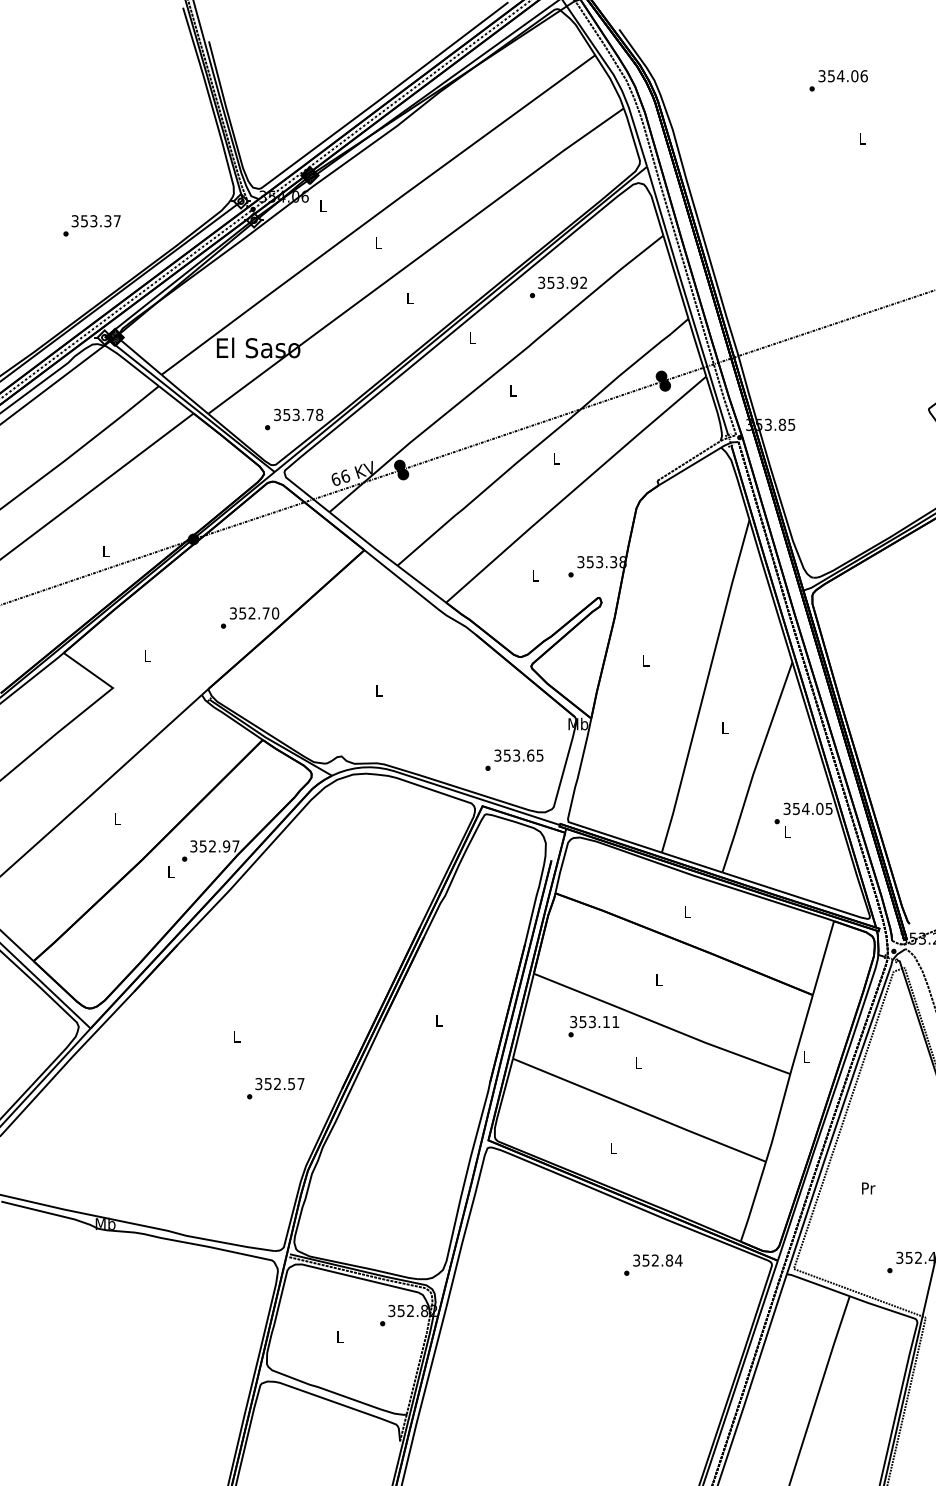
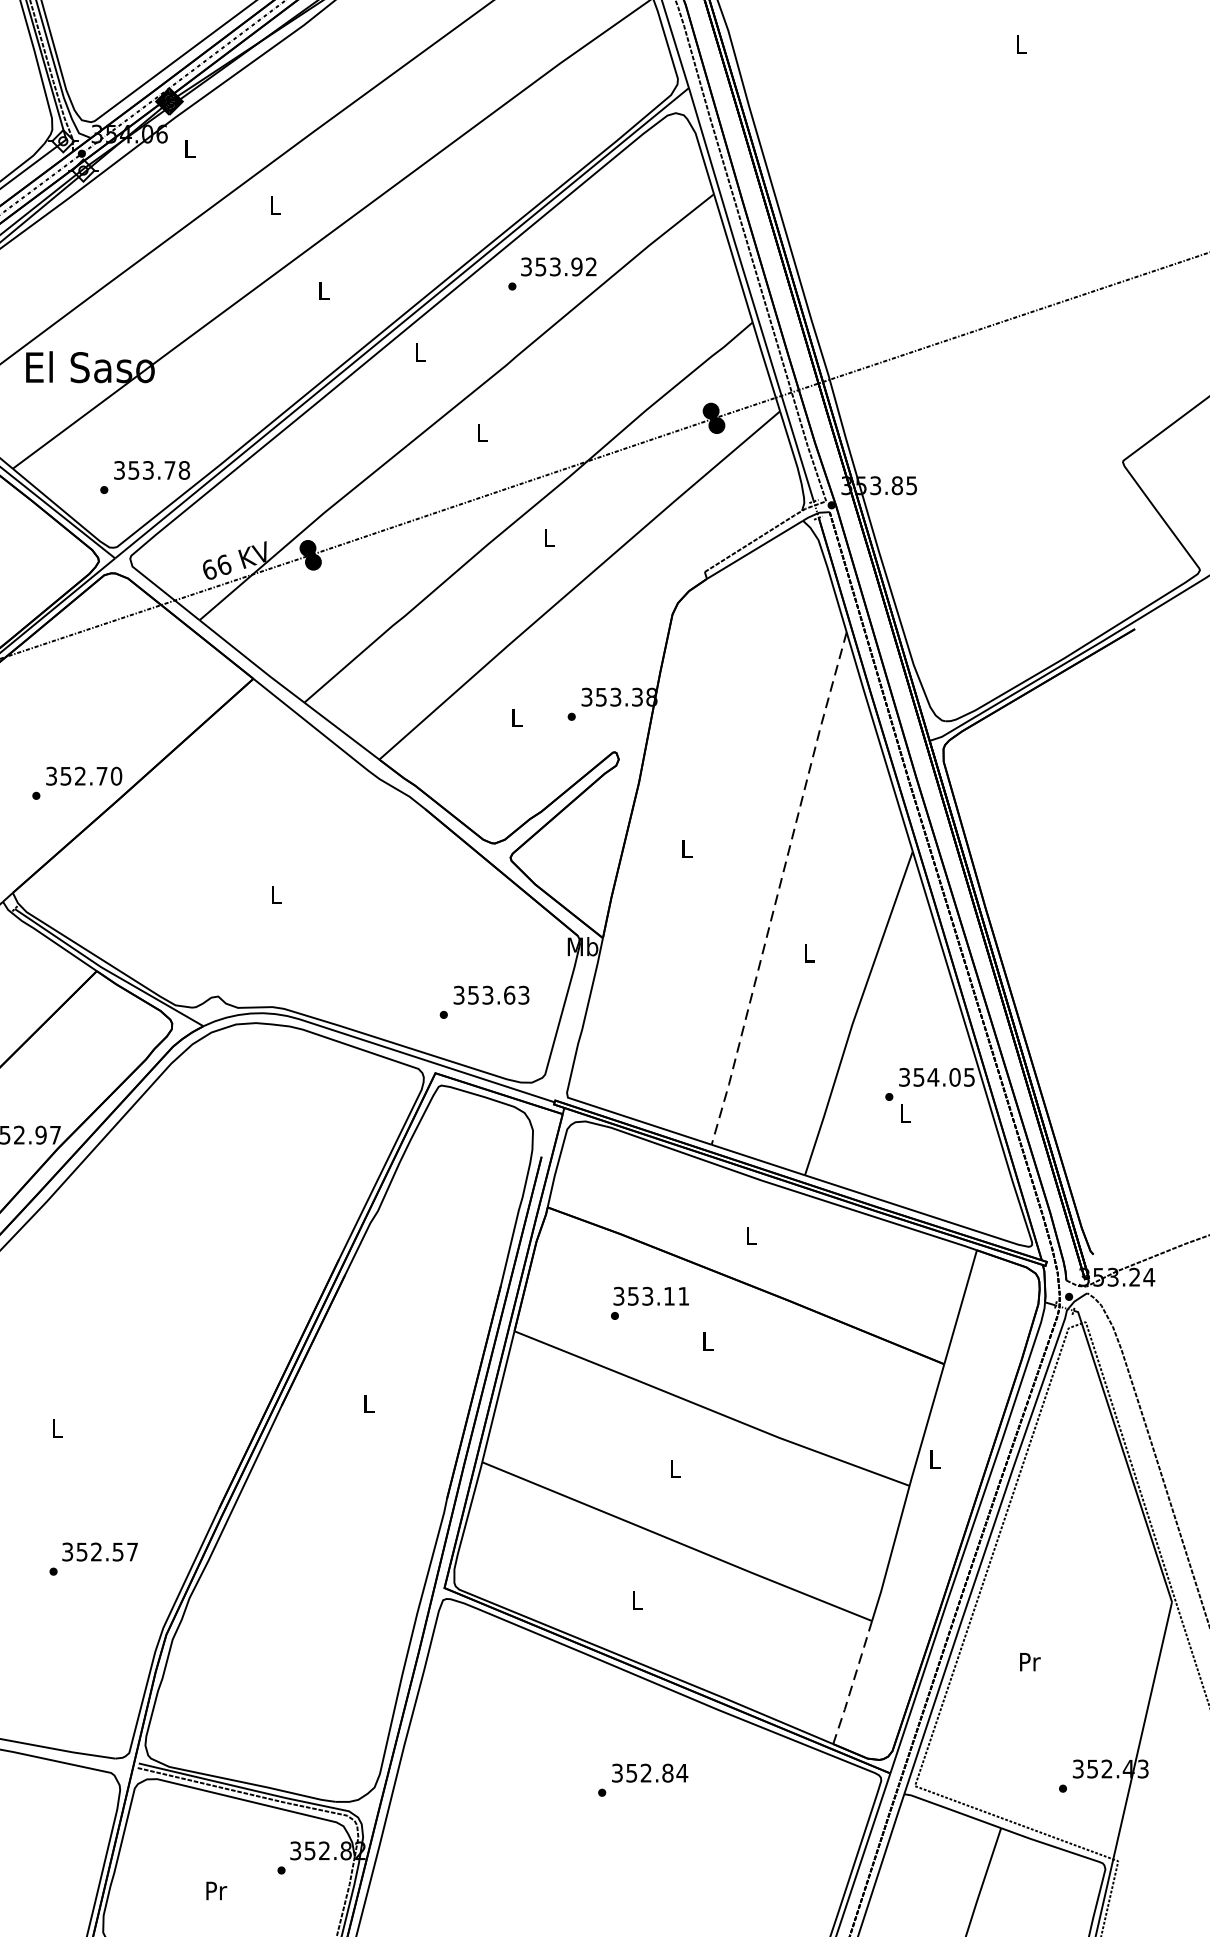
line: (705, 686) -> (778, 888), solid -> dashed
text: (539, 754) -> (523, 993), 353.65 -> 353.63
text: (593, 1026) -> (649, 1303), moved
text: (275, 1088) -> (93, 1558), moved
line: (753, 1202) -> (852, 1683), solid -> dashed
text: (653, 1264) -> (643, 1779), moved
text: (340, 1336) -> (216, 1890), L -> Pr

